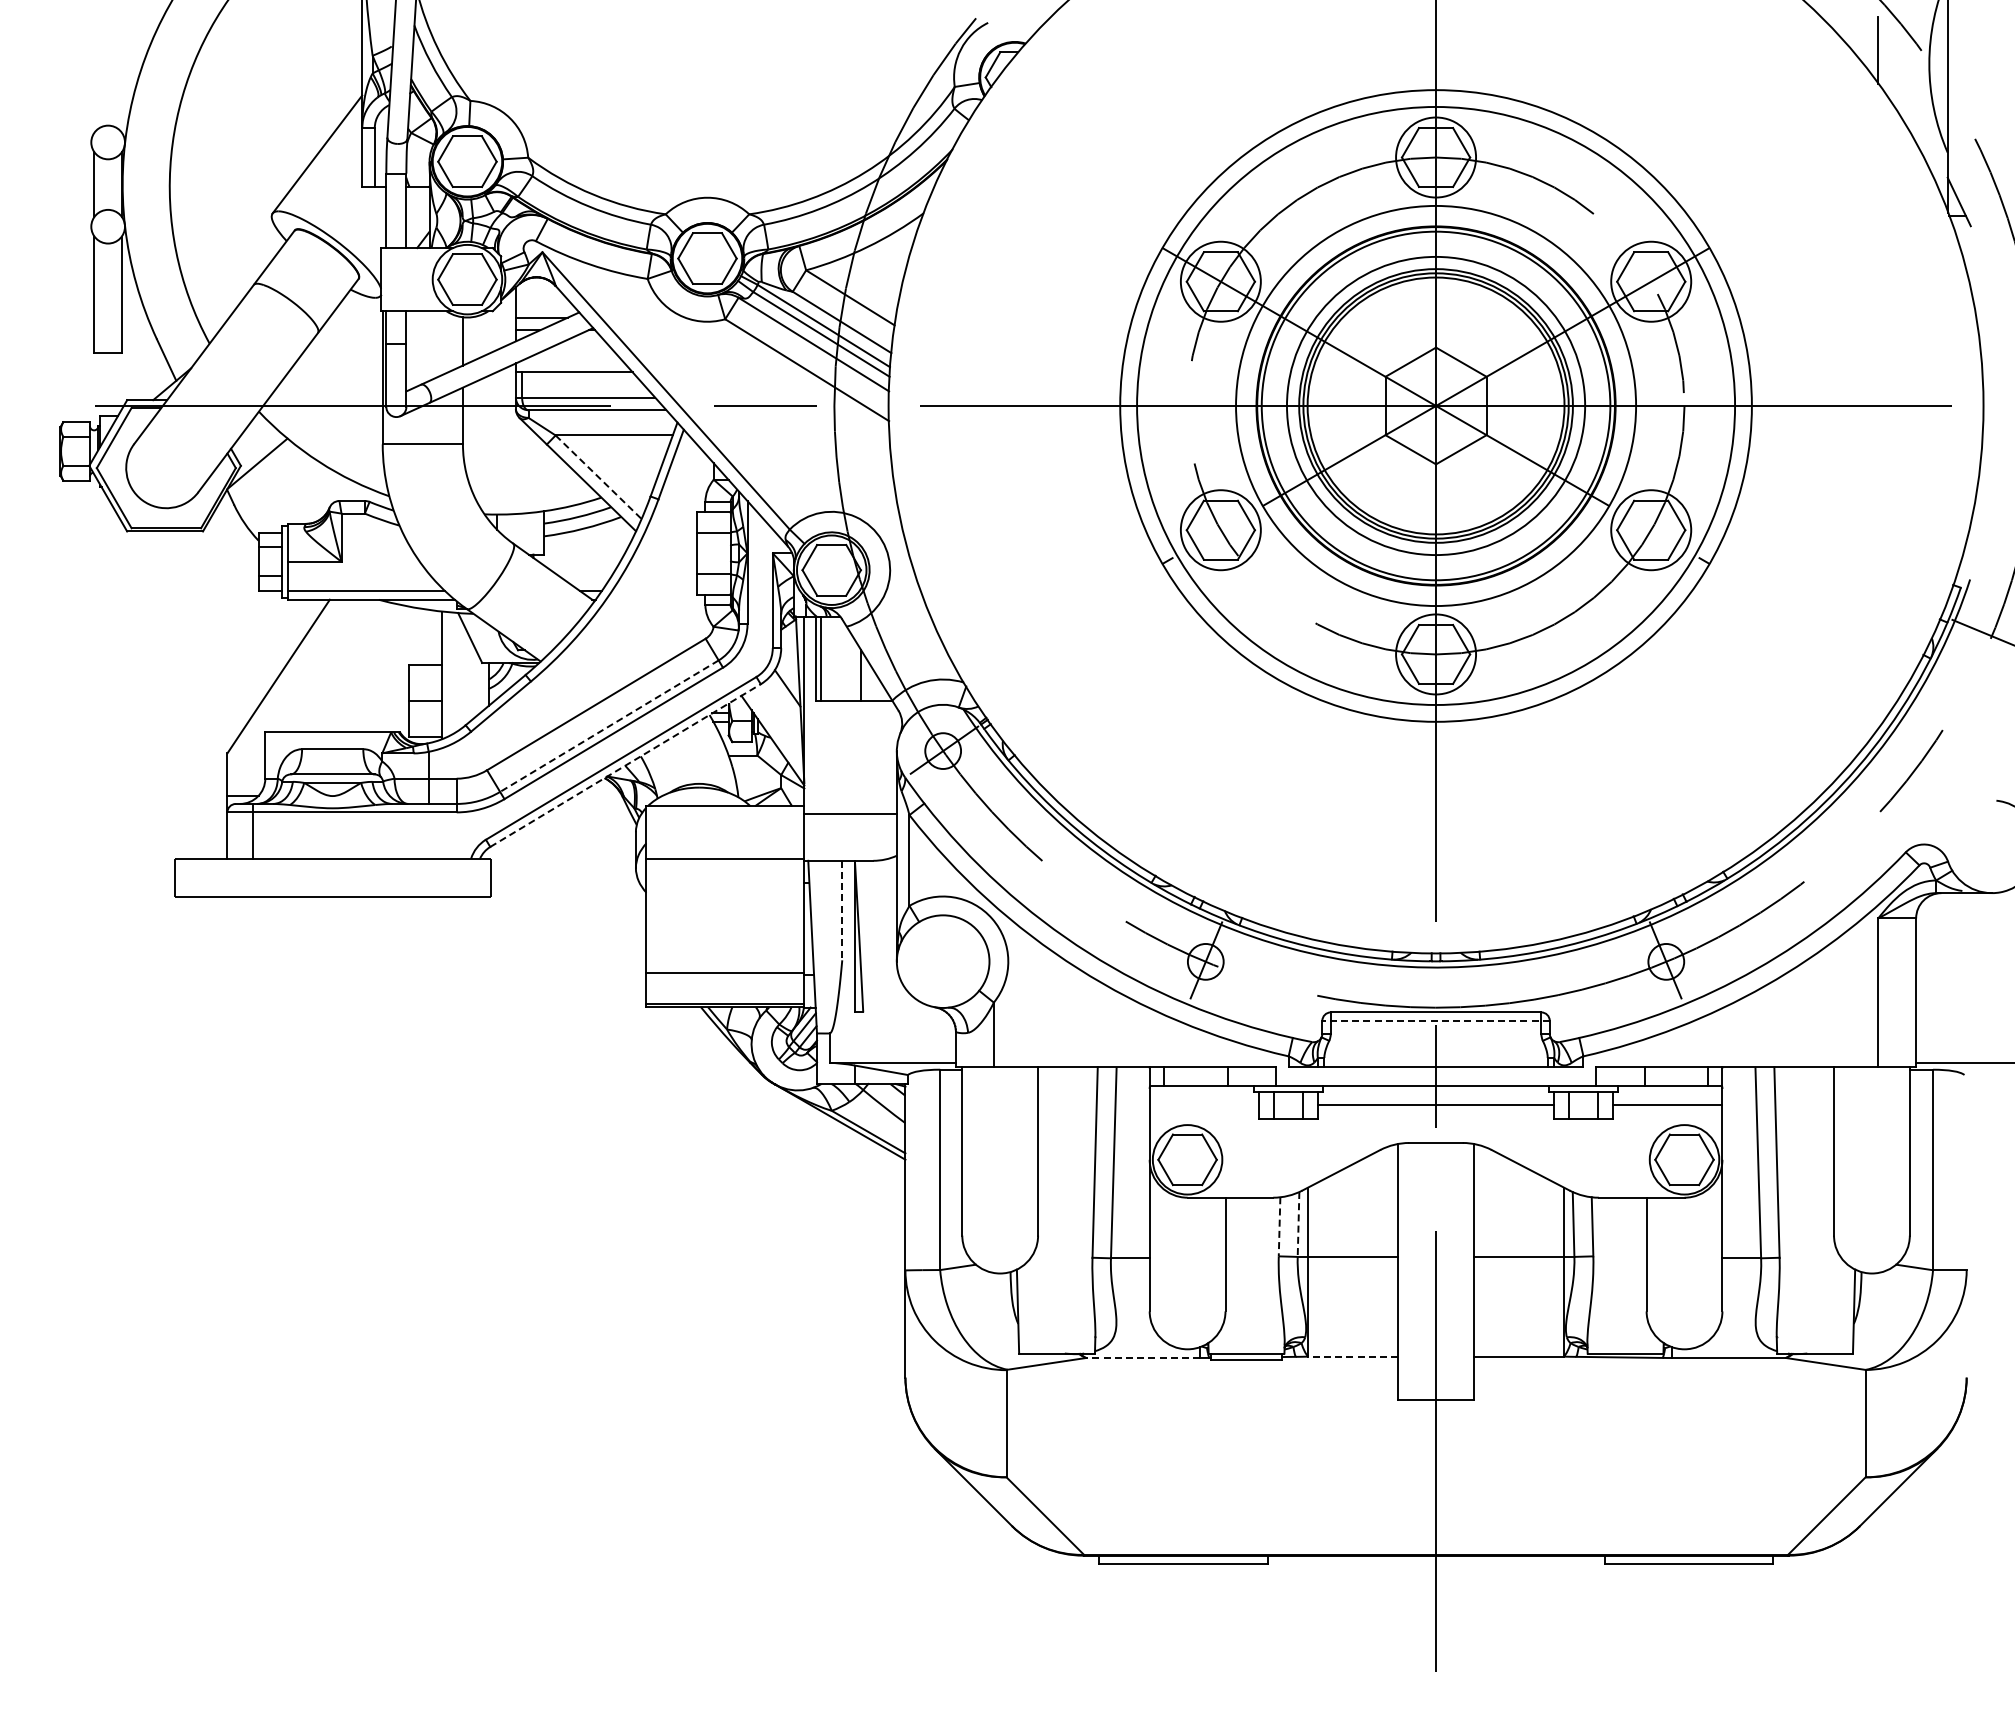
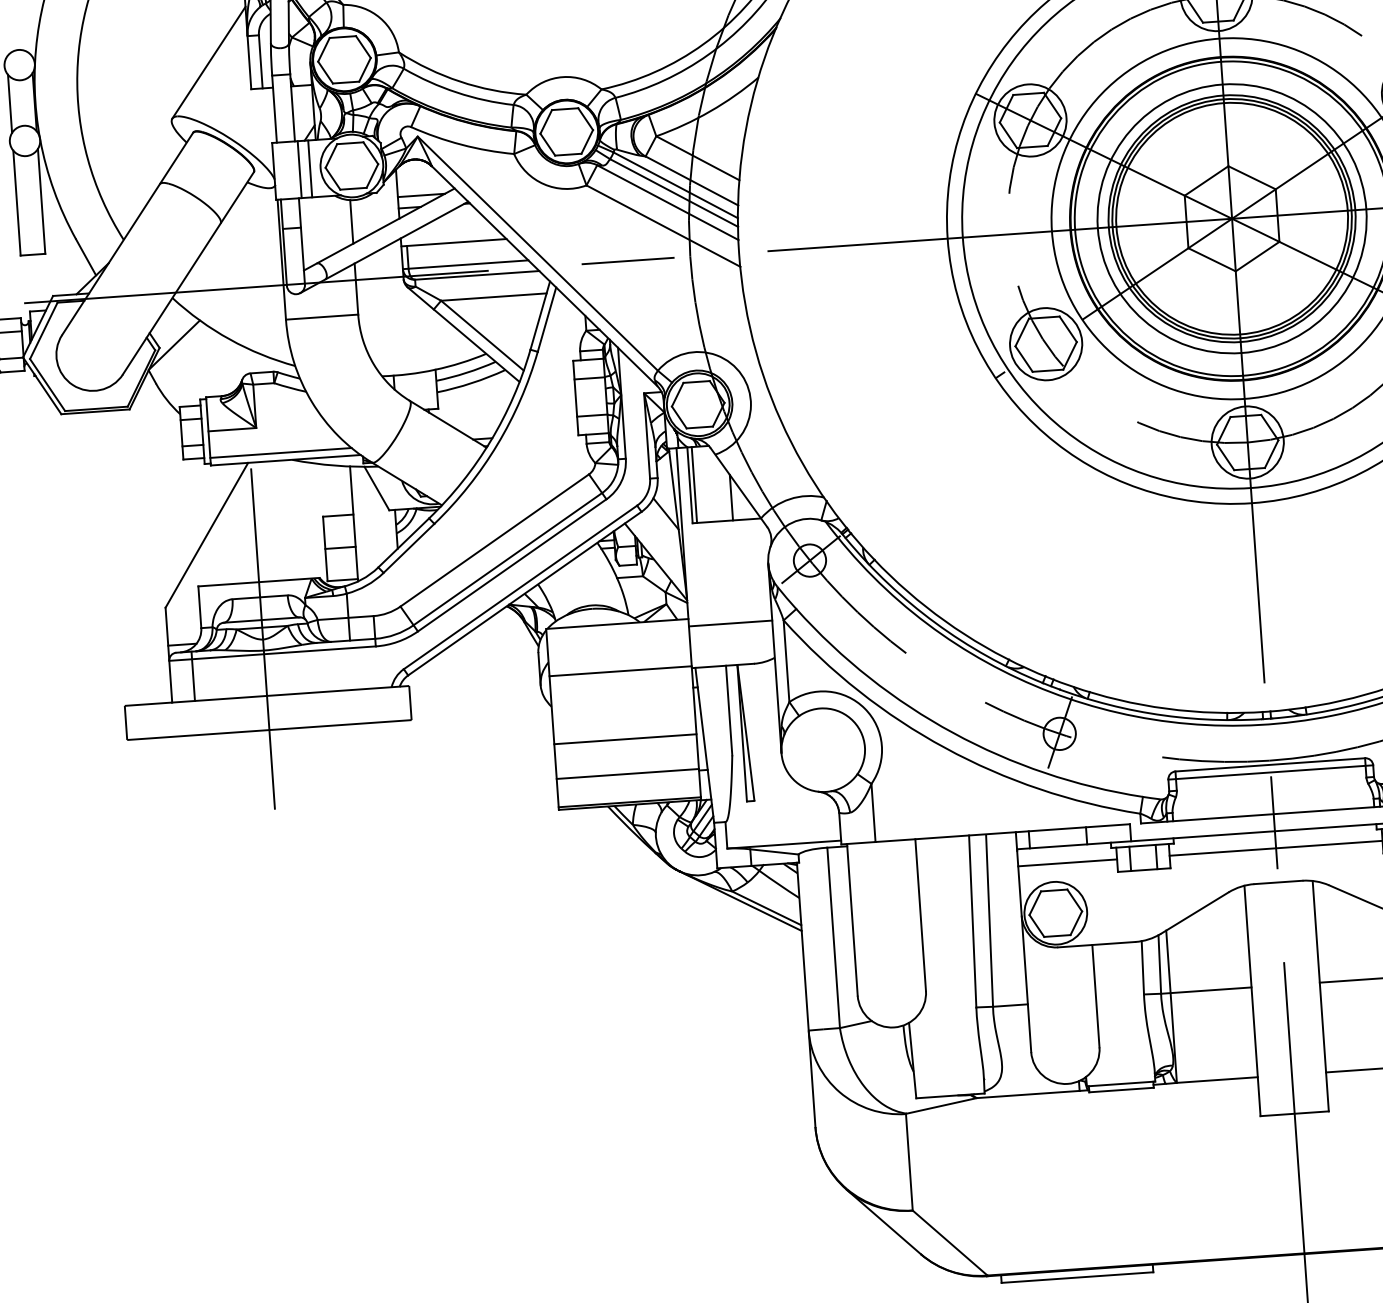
line: (409, 279) -> (299, 169), added
line: (421, 279) -> (310, 168), added
line: (598, 477) -> (482, 335), dashed -> solid
line: (609, 726) -> (507, 559), dashed -> solid
line: (625, 765) -> (524, 593), dashed -> solid
line: (332, 795) -> (262, 639), added
line: (842, 910) -> (729, 710), dashed -> solid
line: (725, 934) -> (625, 739), added
line: (1436, 1020) -> (1271, 772), dashed -> solid
line: (1204, 1105) -> (1067, 863), added
line: (1298, 1224) -> (1159, 964), dashed -> solid
line: (1279, 1226) -> (1142, 967), dashed -> solid
line: (1353, 1356) -> (1217, 1079), dashed -> solid
line: (1142, 1358) -> (1027, 1095), dashed -> solid

